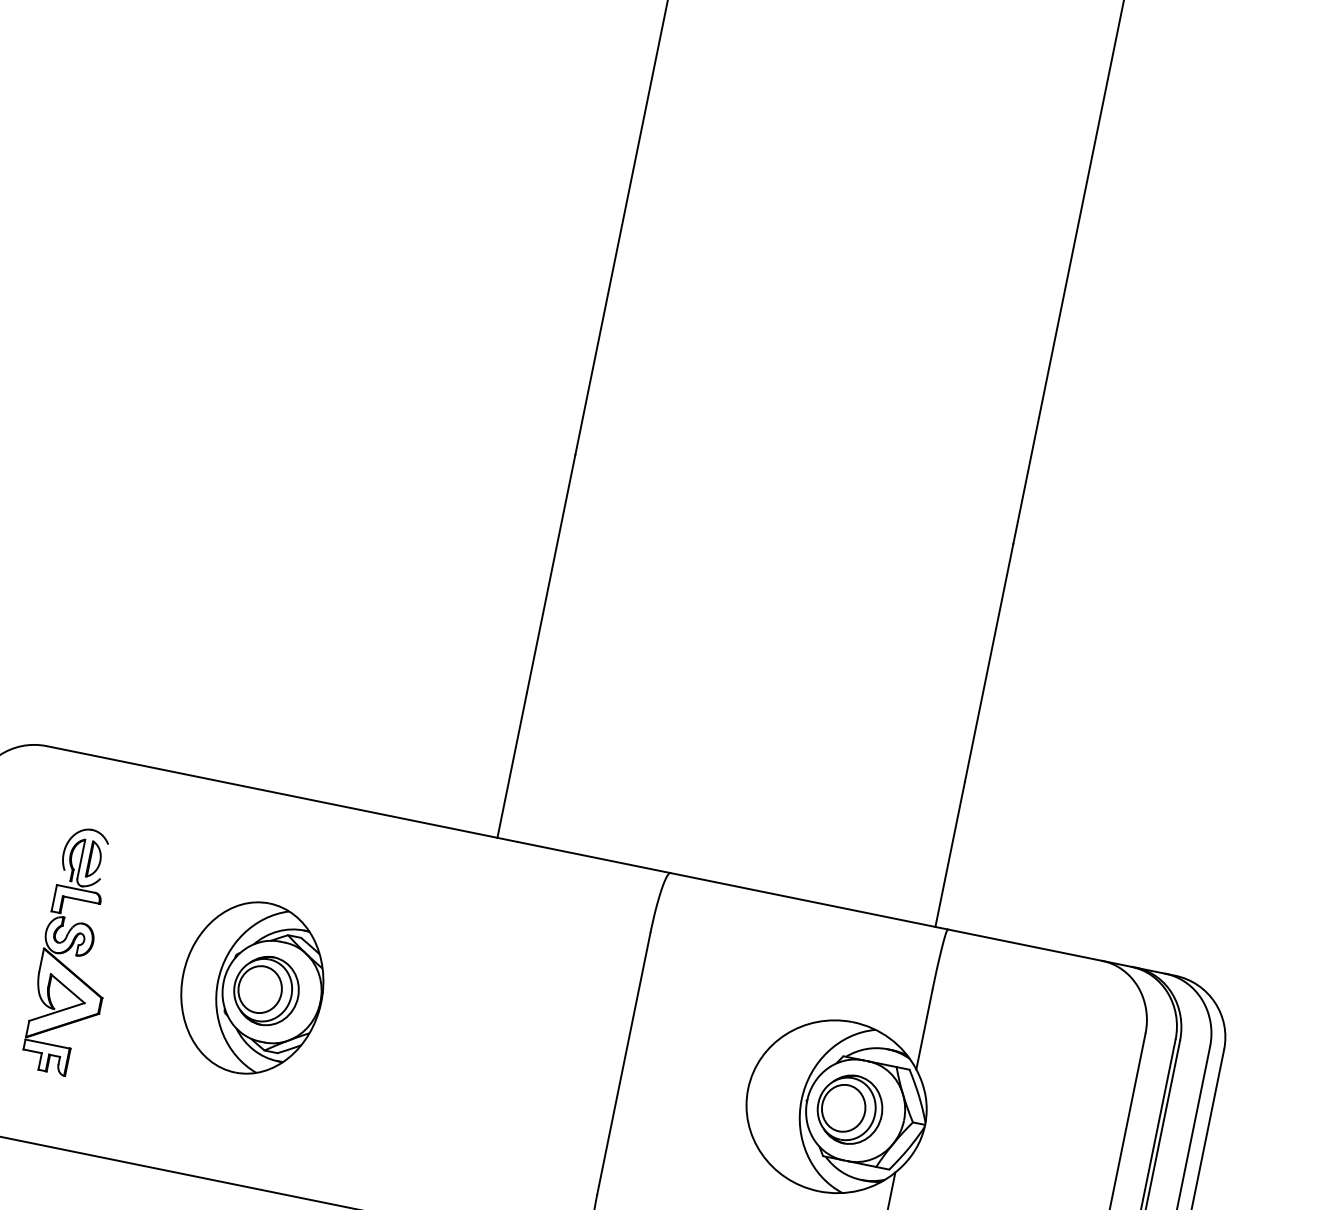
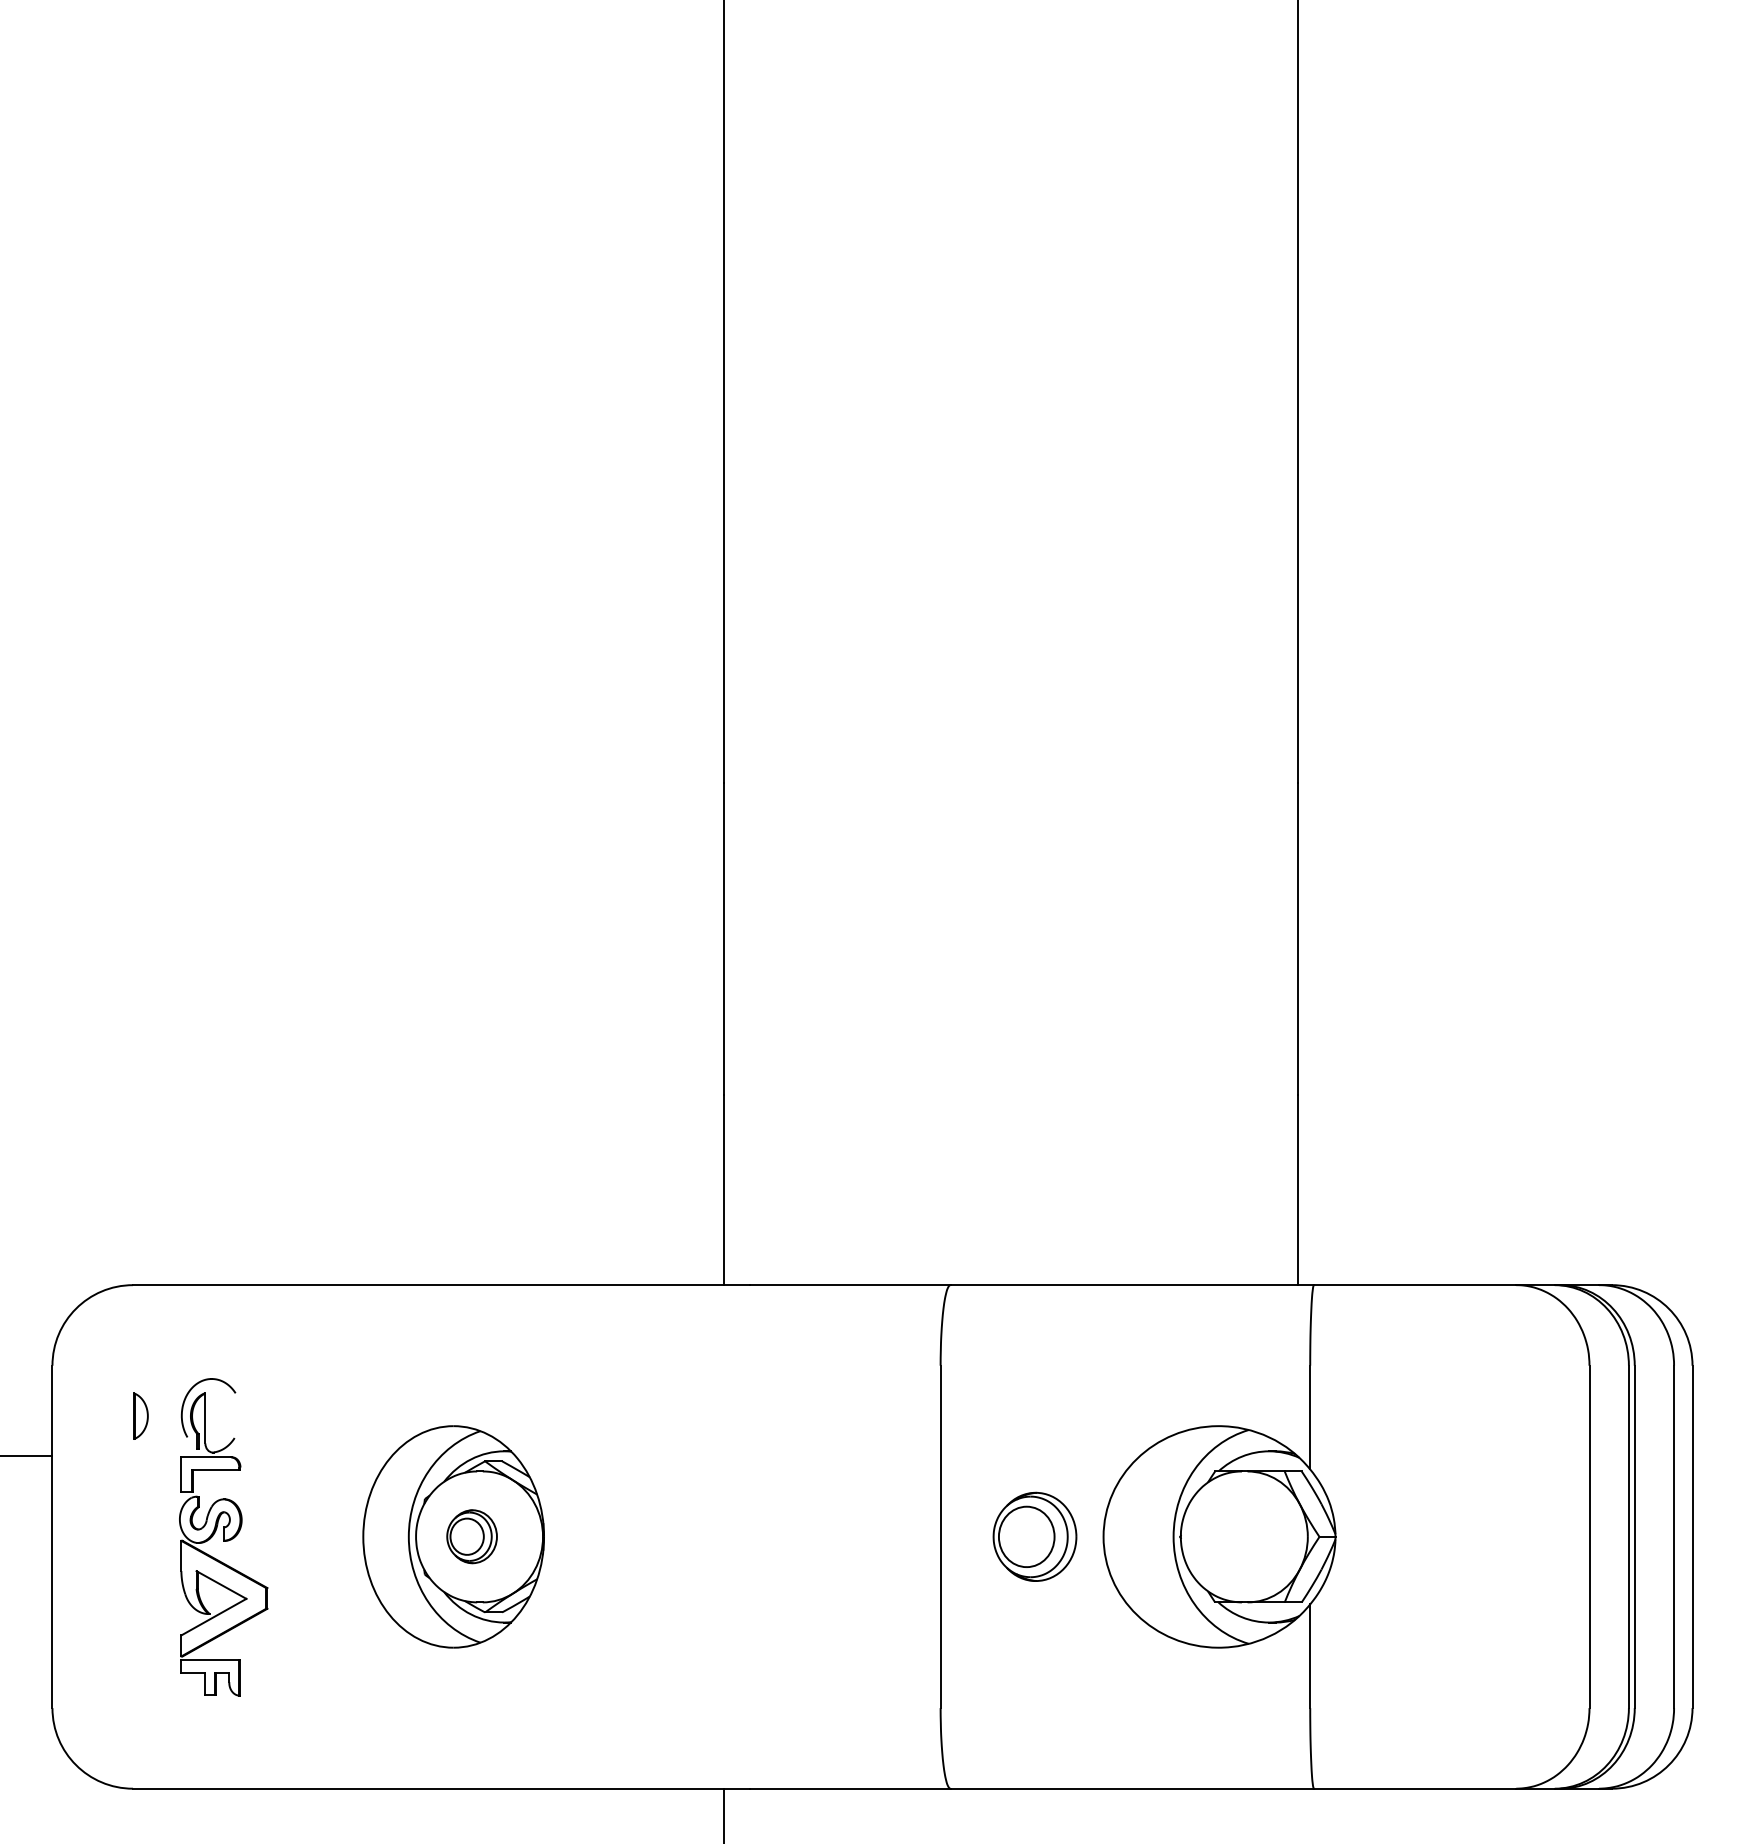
part: (94, 859) -> (140, 1415), moved
part: (266, 990) -> (471, 1536), size x0.6
part: (849, 1109) -> (1034, 1536), moved

